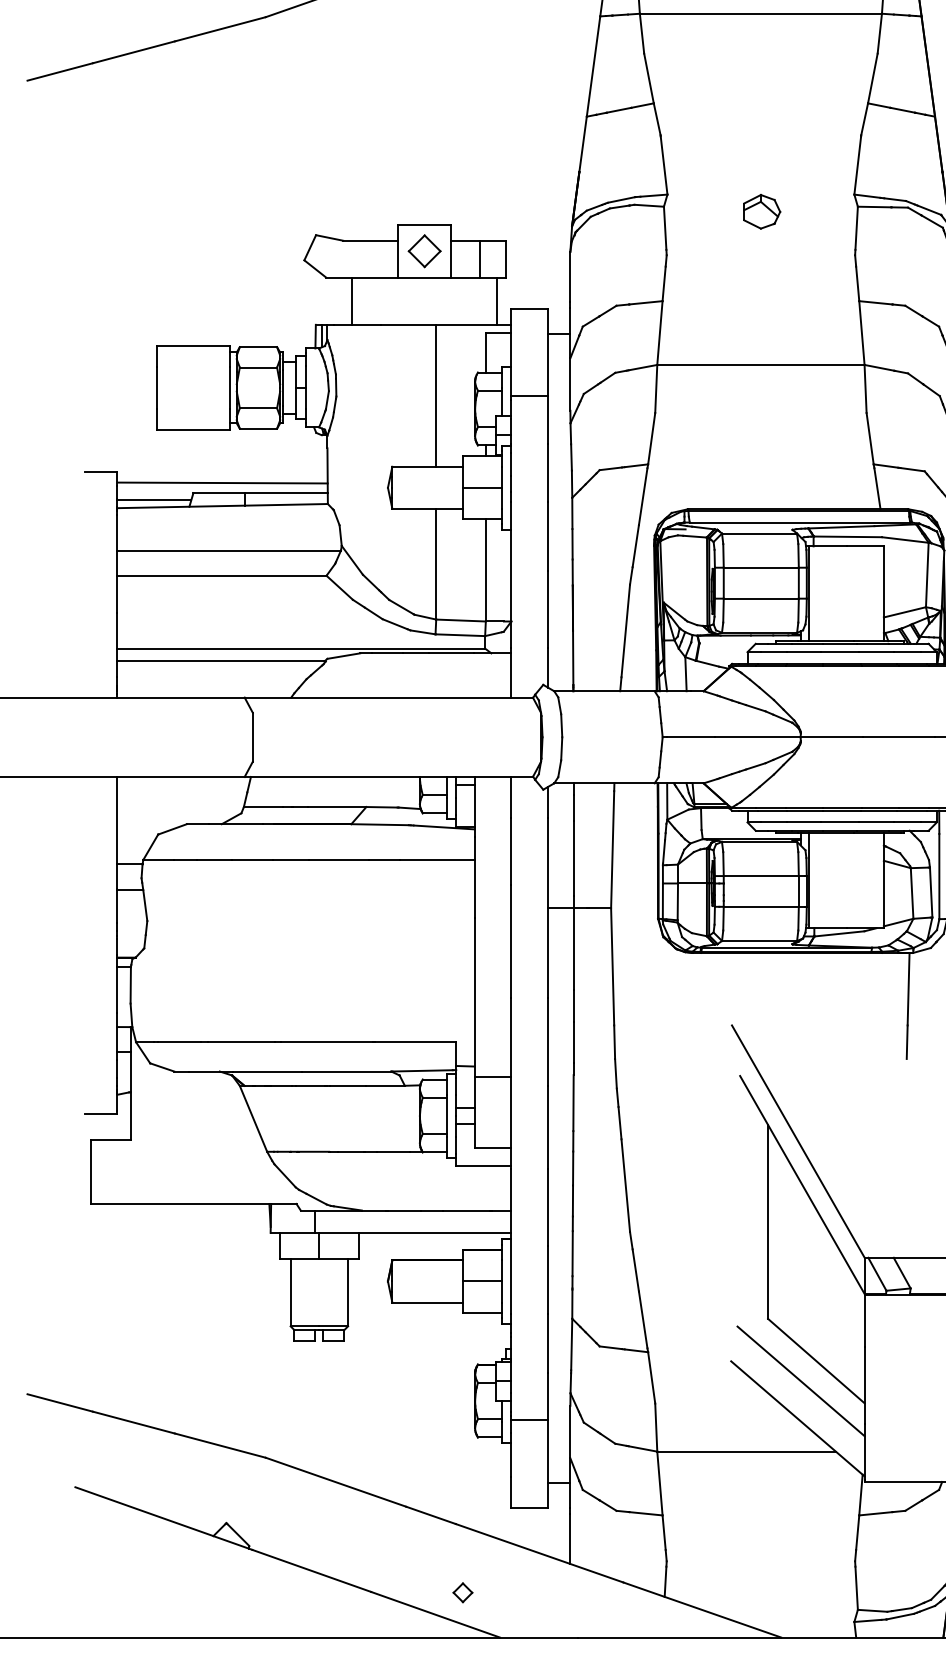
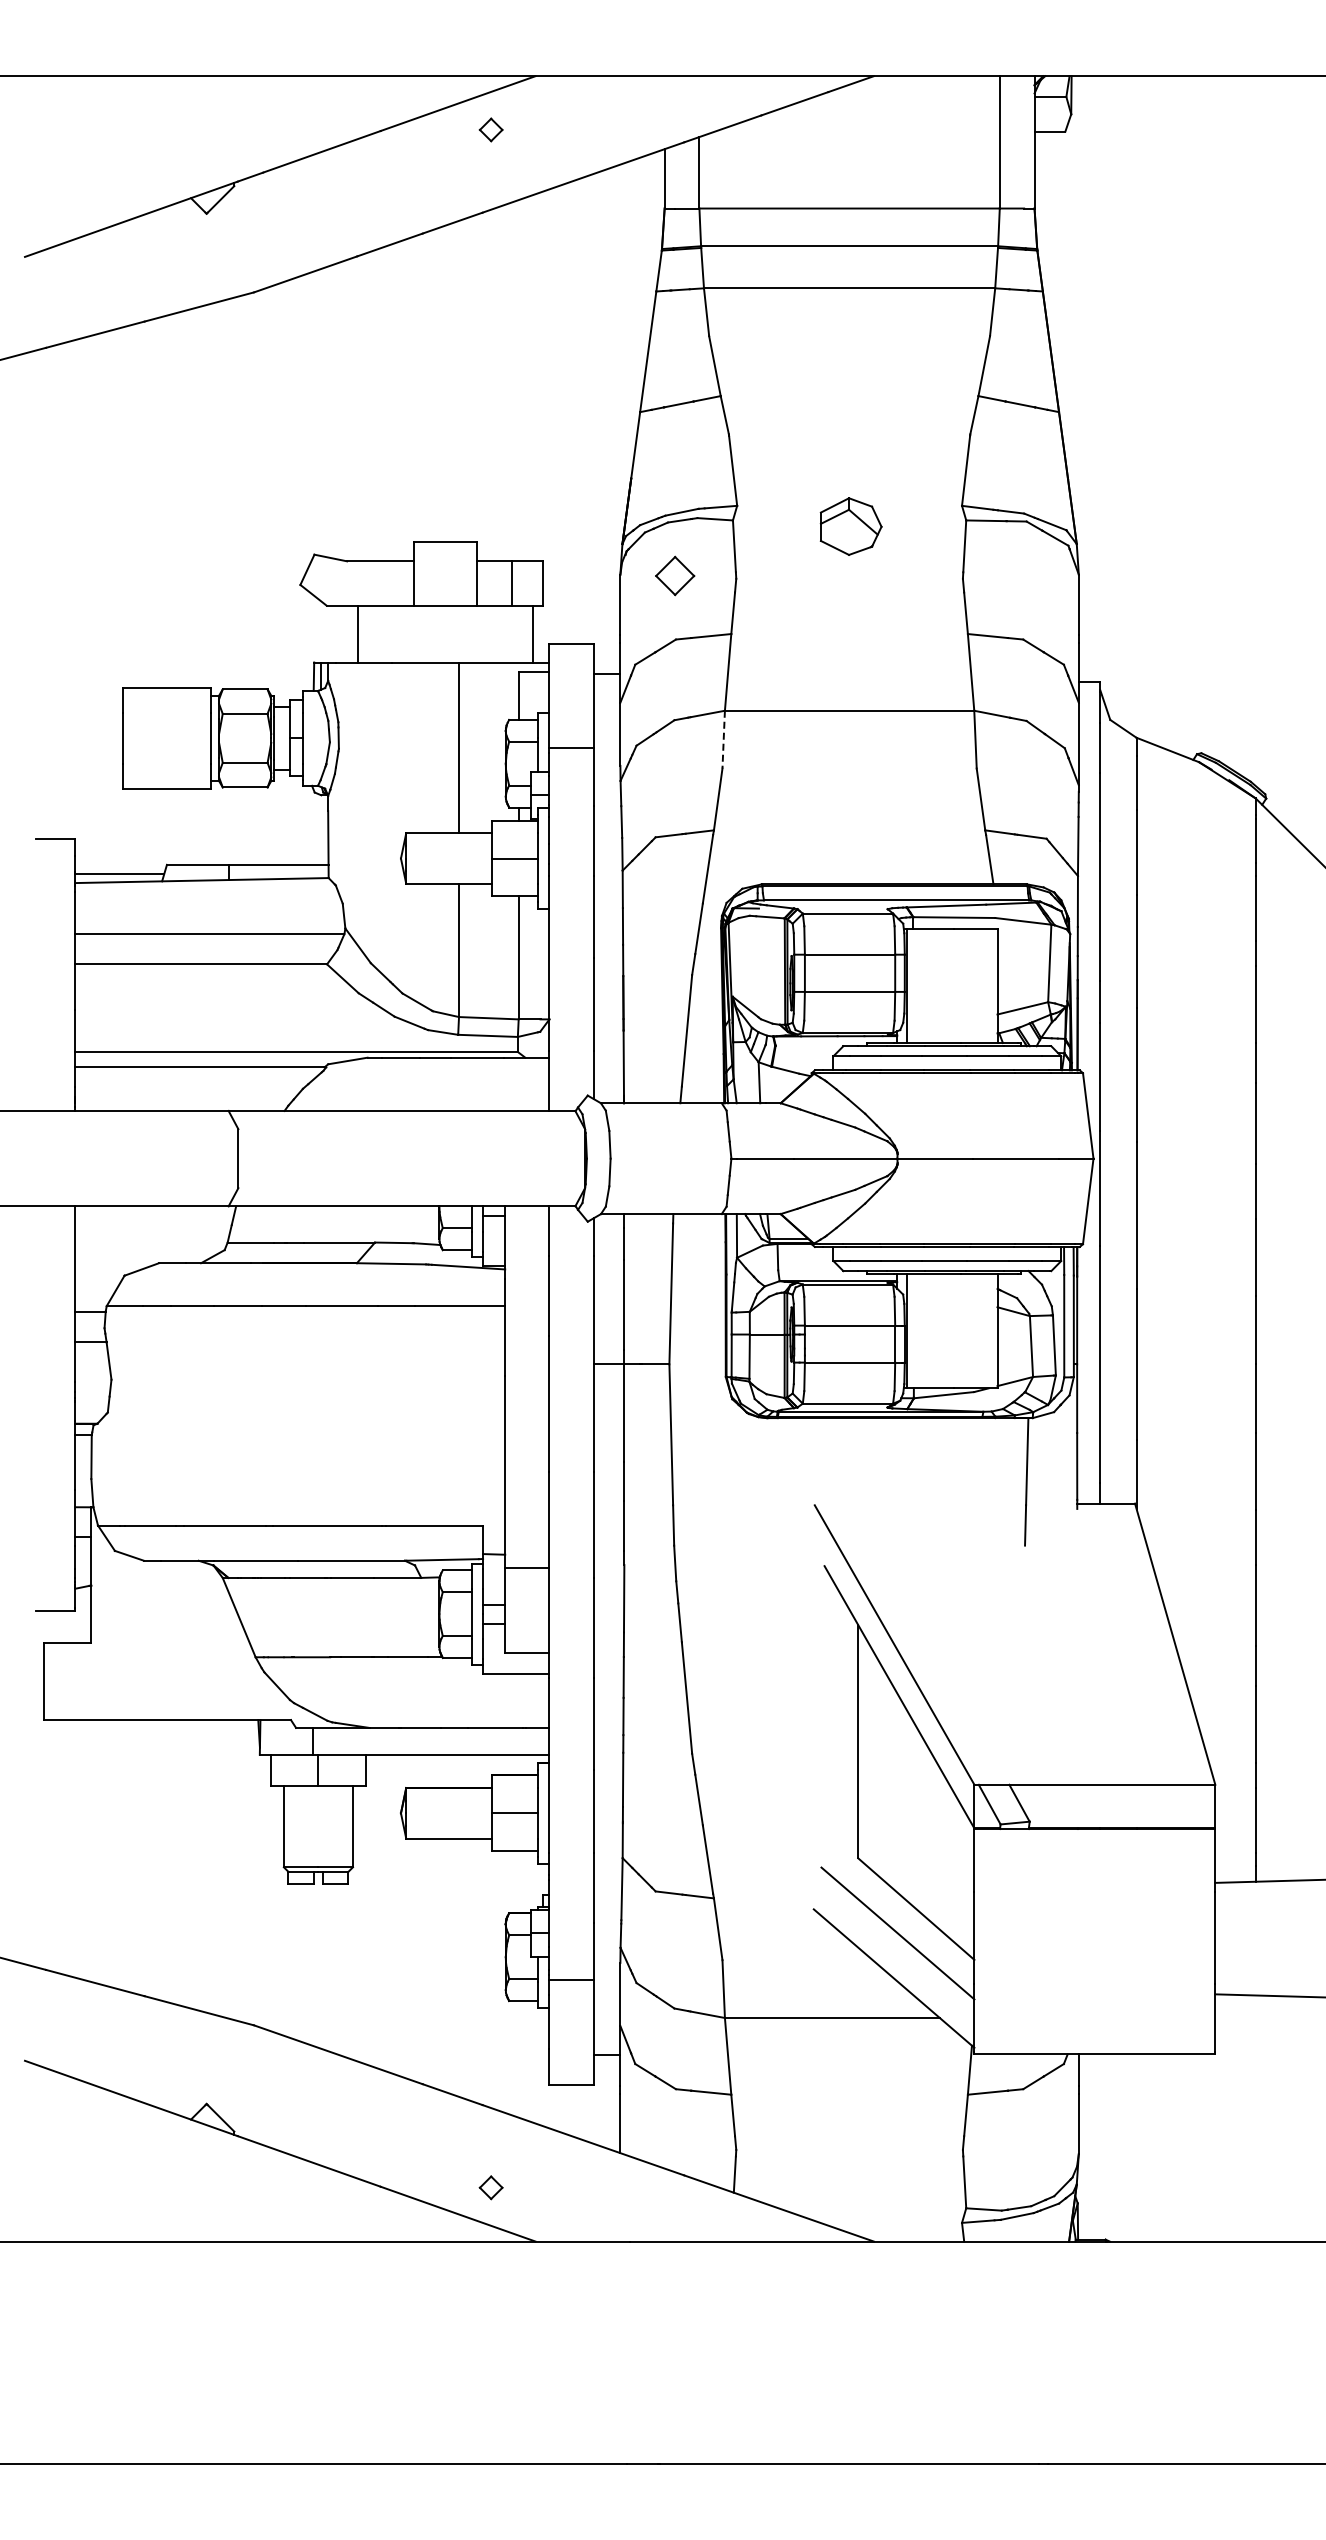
part: (761, 211) -> (850, 526), size x1.4
part: (424, 250) -> (675, 575), moved
line: (656, 388) -> (723, 739), solid -> dashed
line: (222, 482) -> (201, 852), removed

